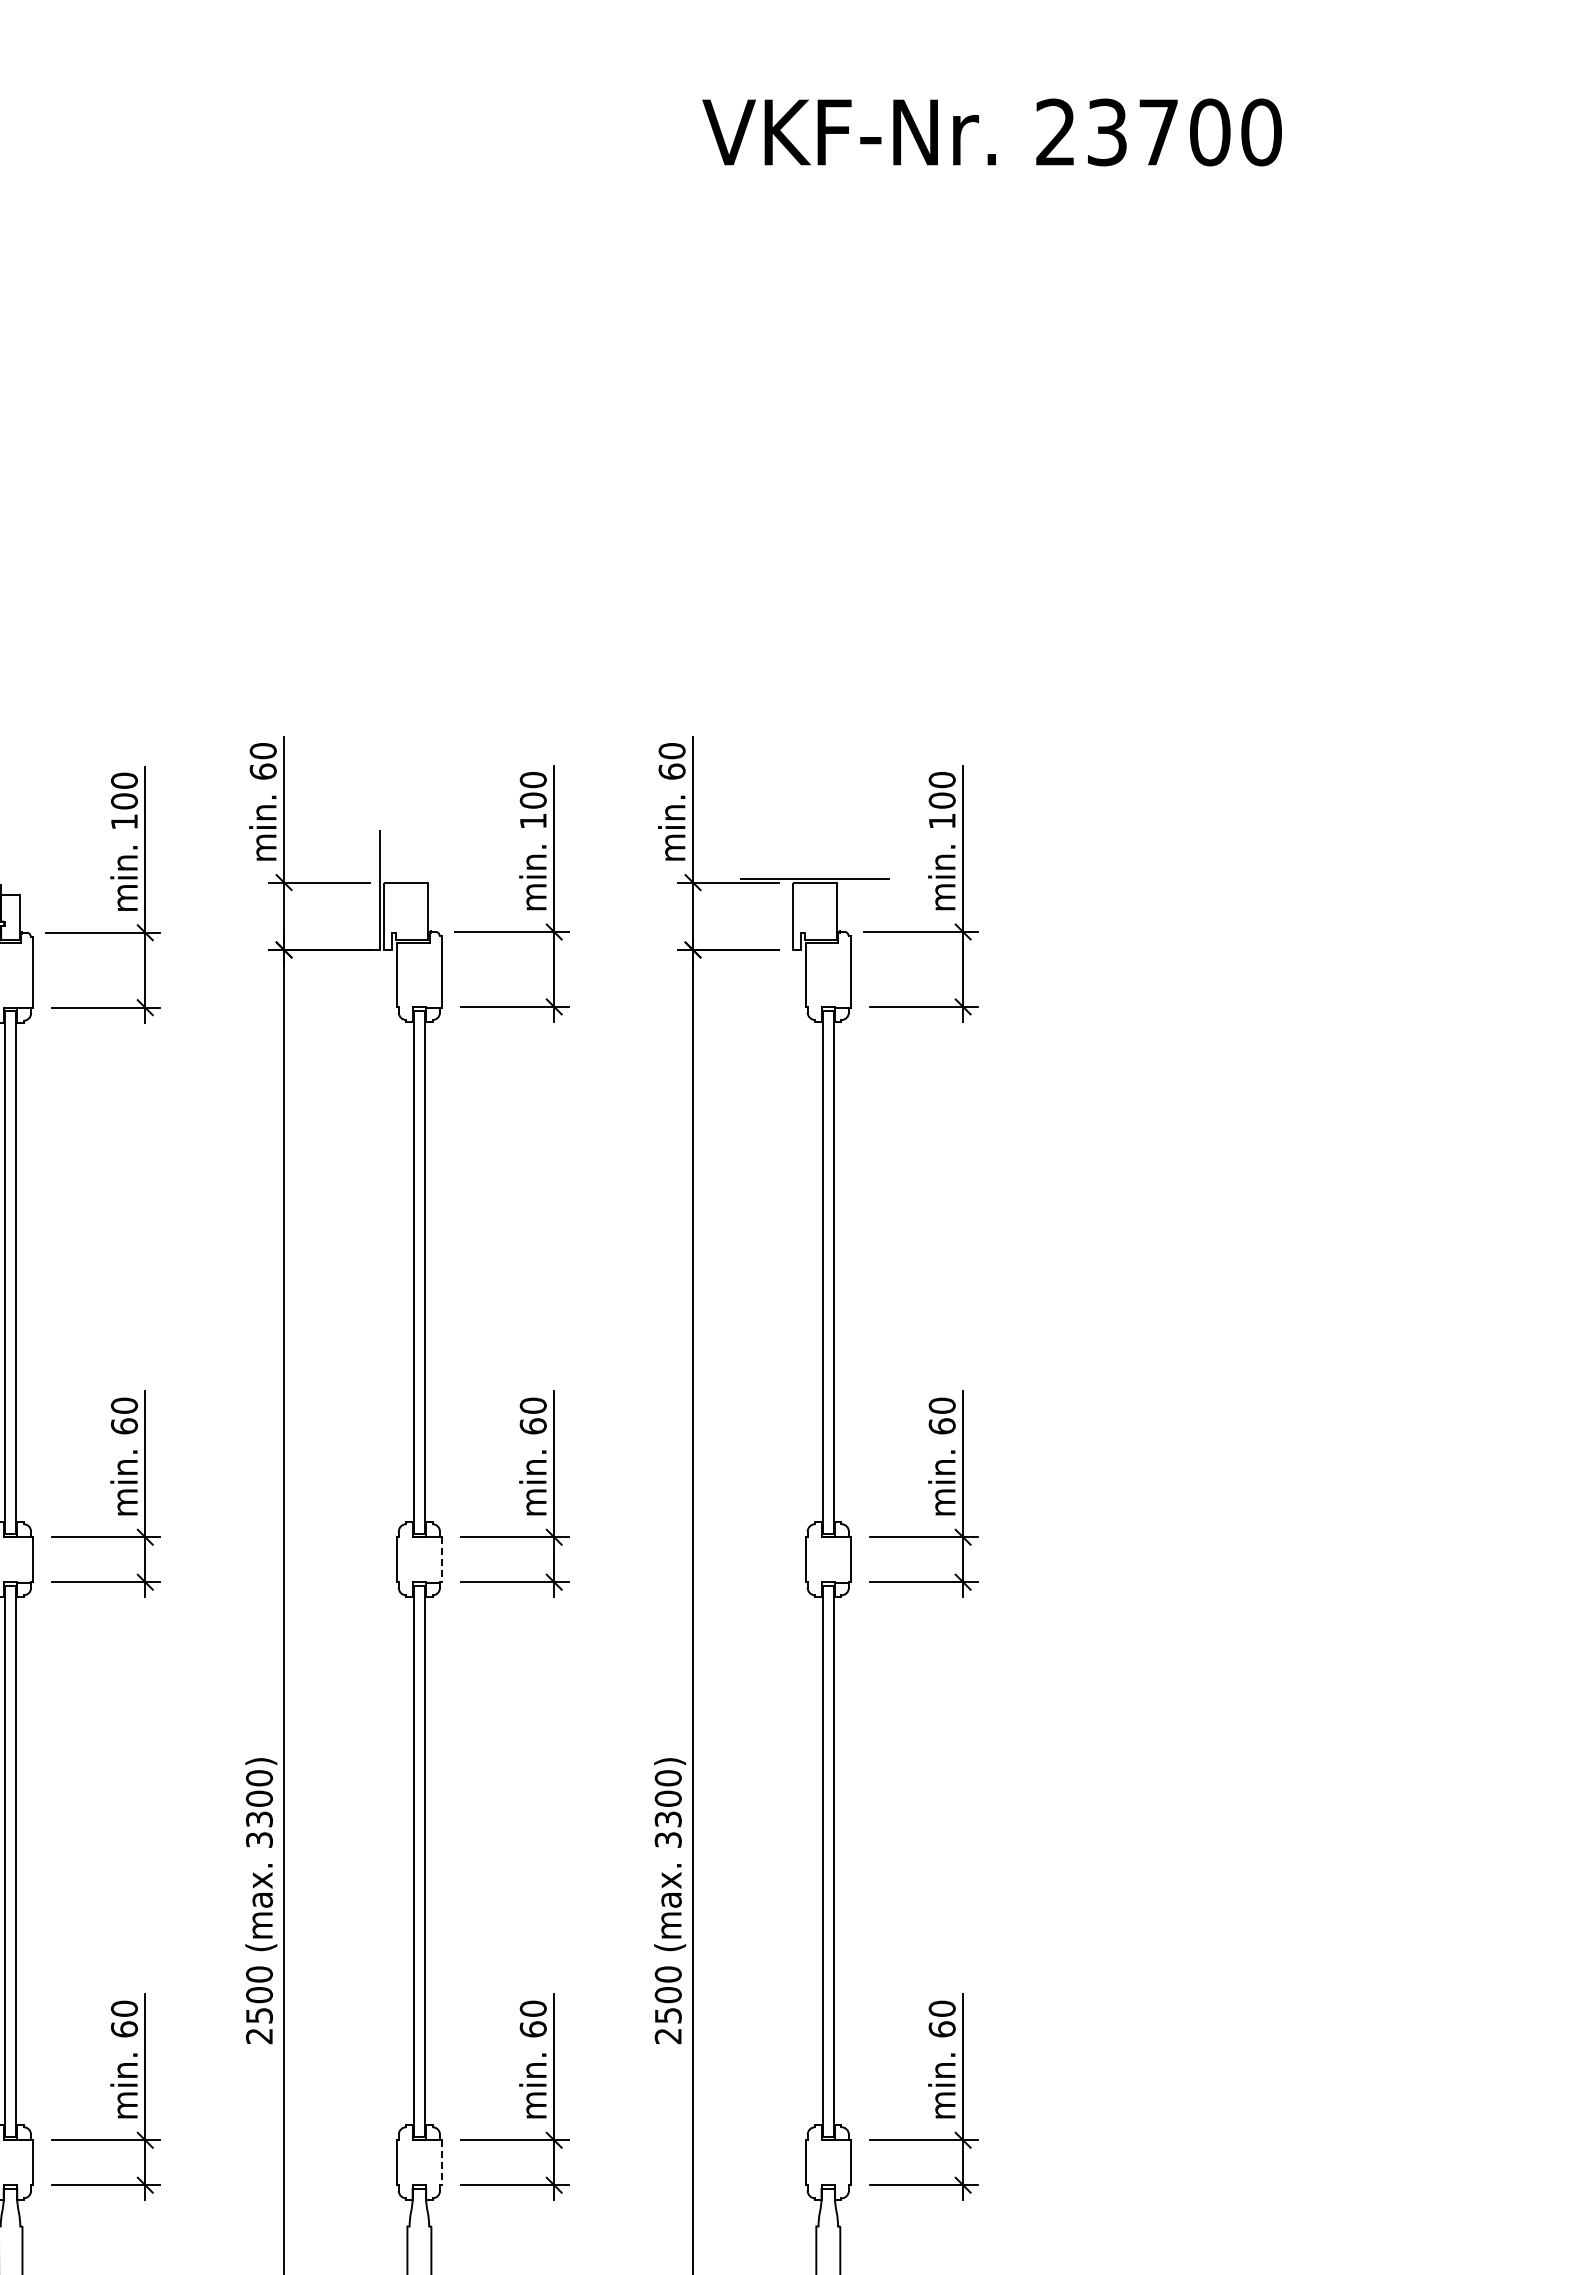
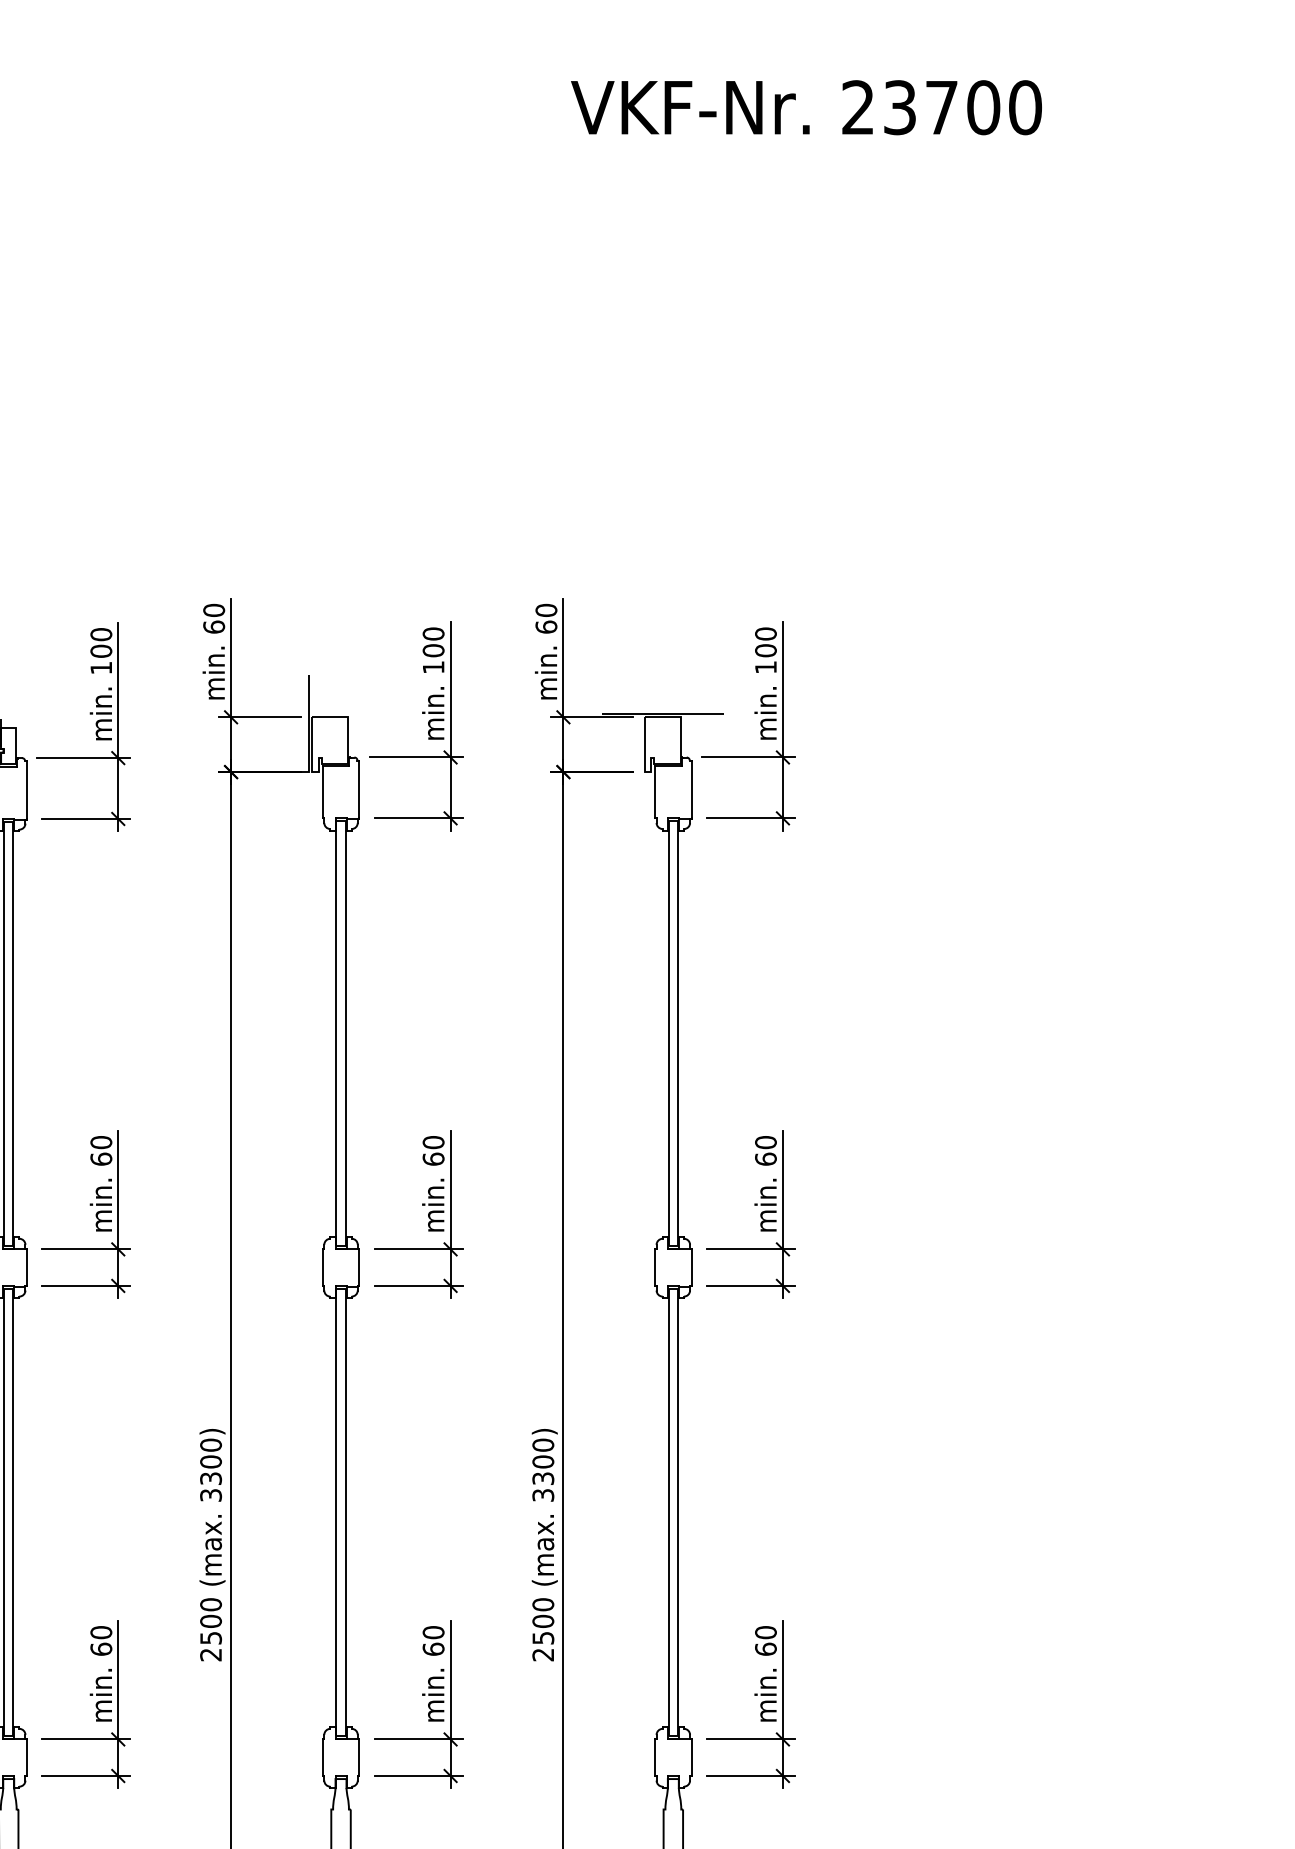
line: (441, 1560) -> (358, 1268), dashed -> solid
line: (441, 2163) -> (358, 1758), dashed -> solid

